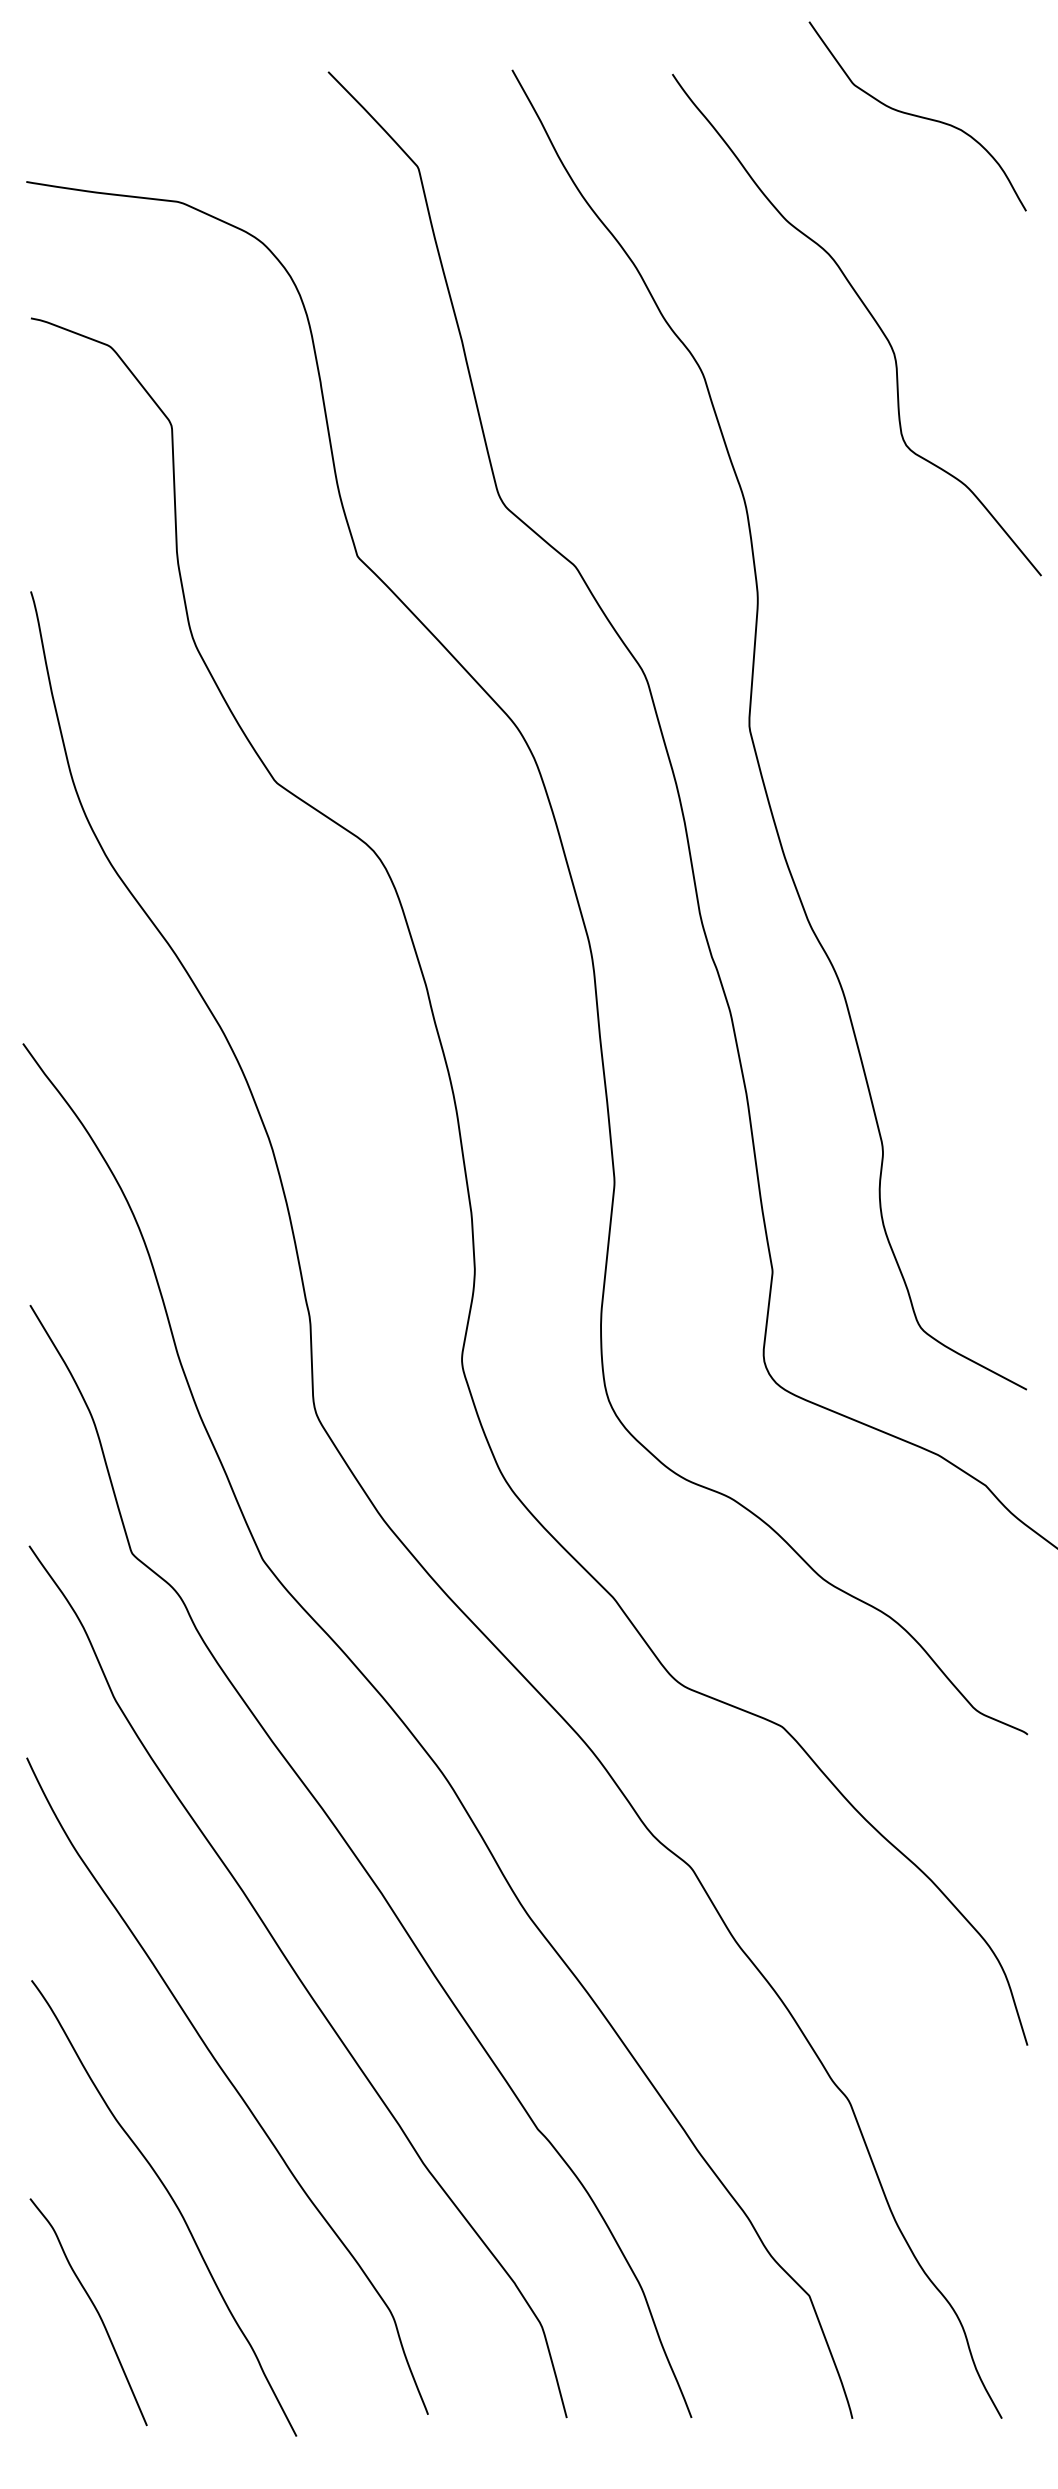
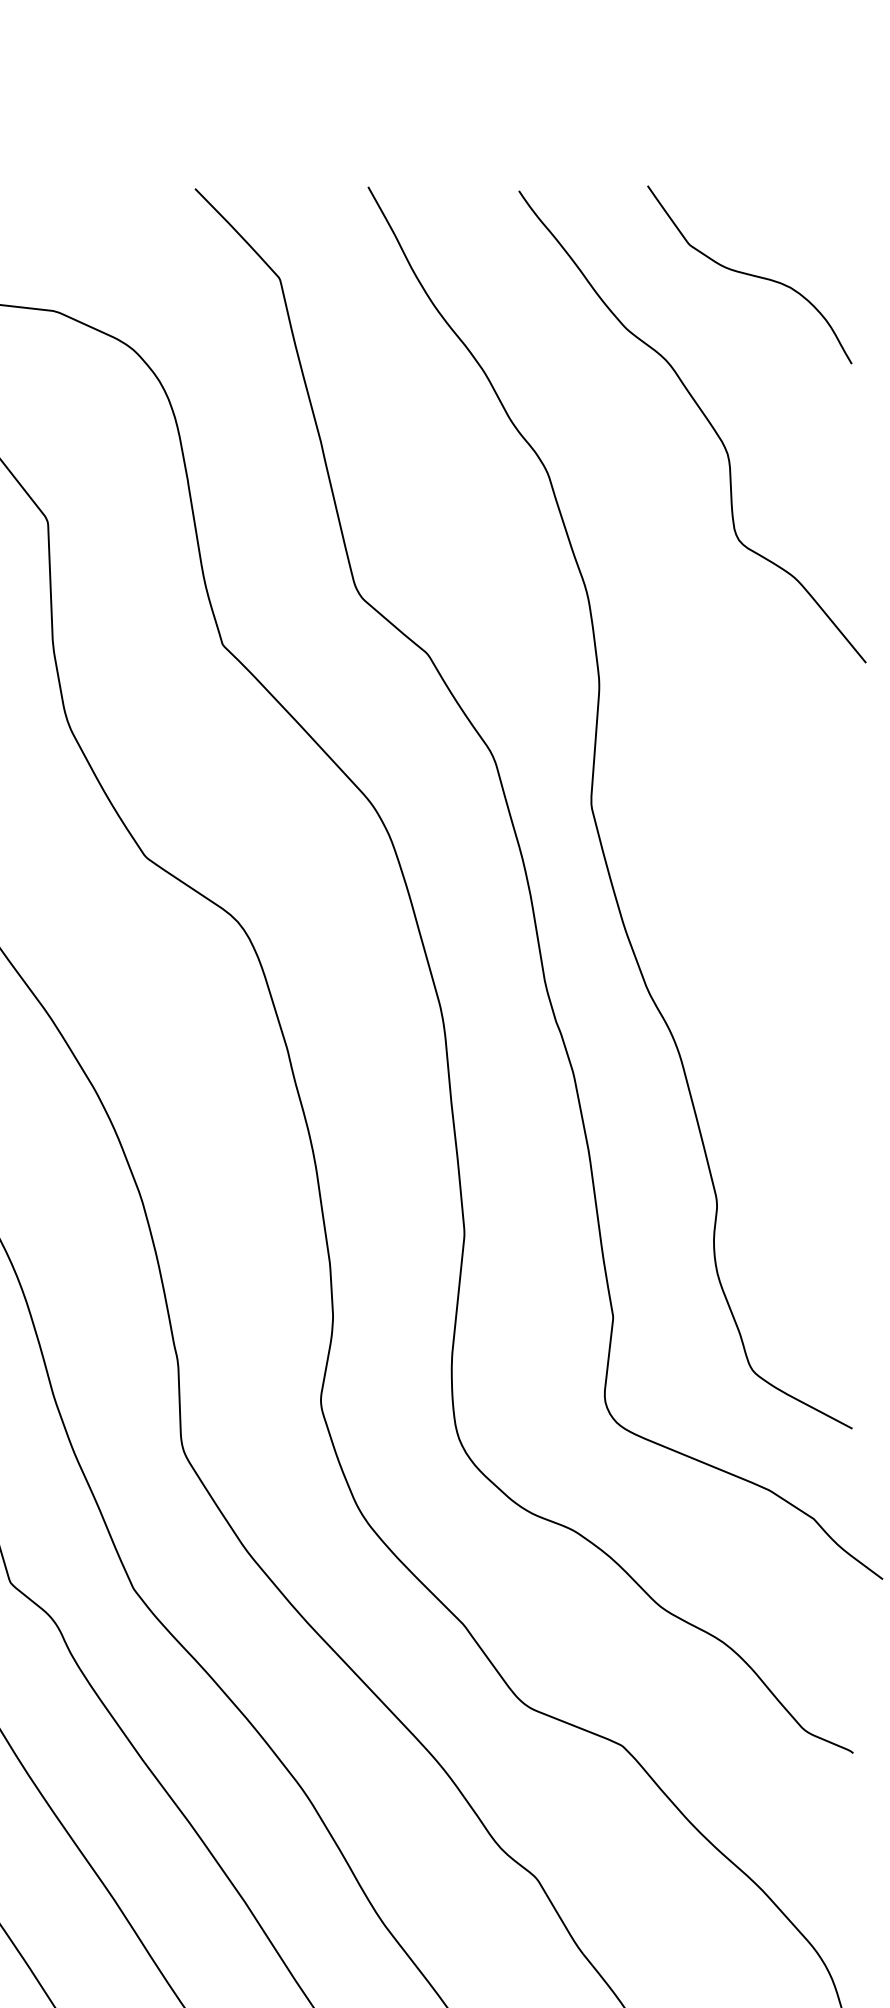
curve: (917, 116) -> (749, 274), moved

